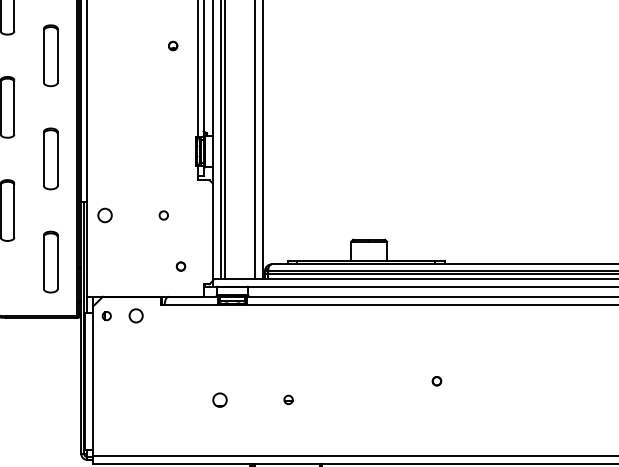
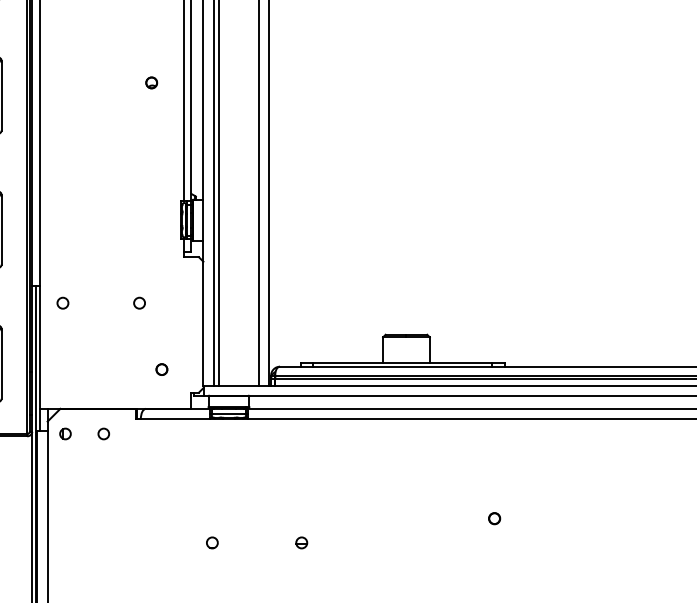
circle: (104, 215) -> (62, 303), size x0.62
circle: (136, 316) -> (104, 434), size x0.62
part: (219, 399) -> (211, 542), size x0.62

